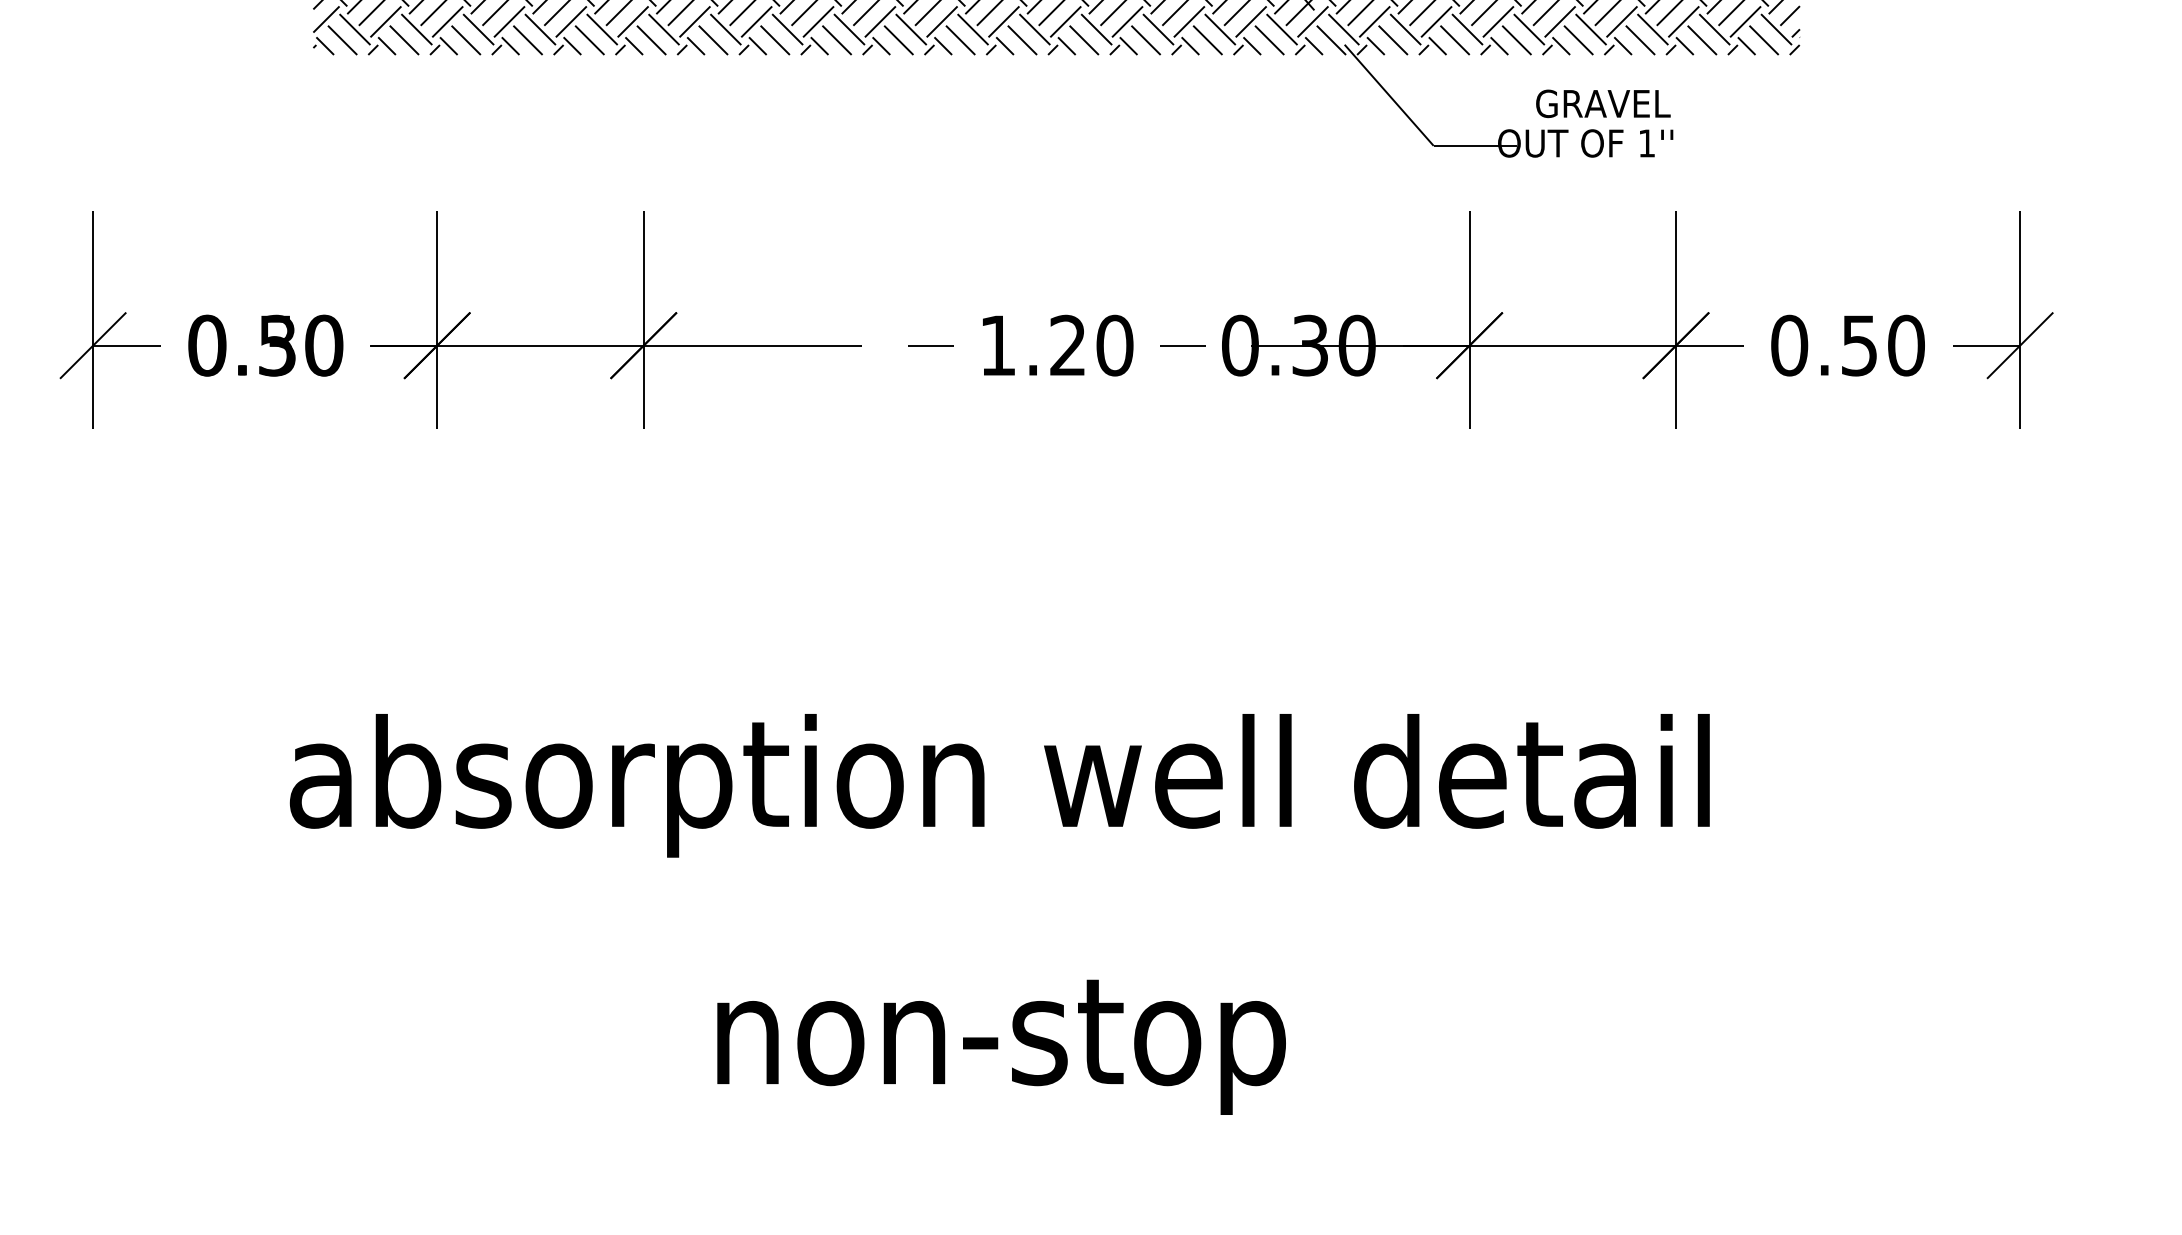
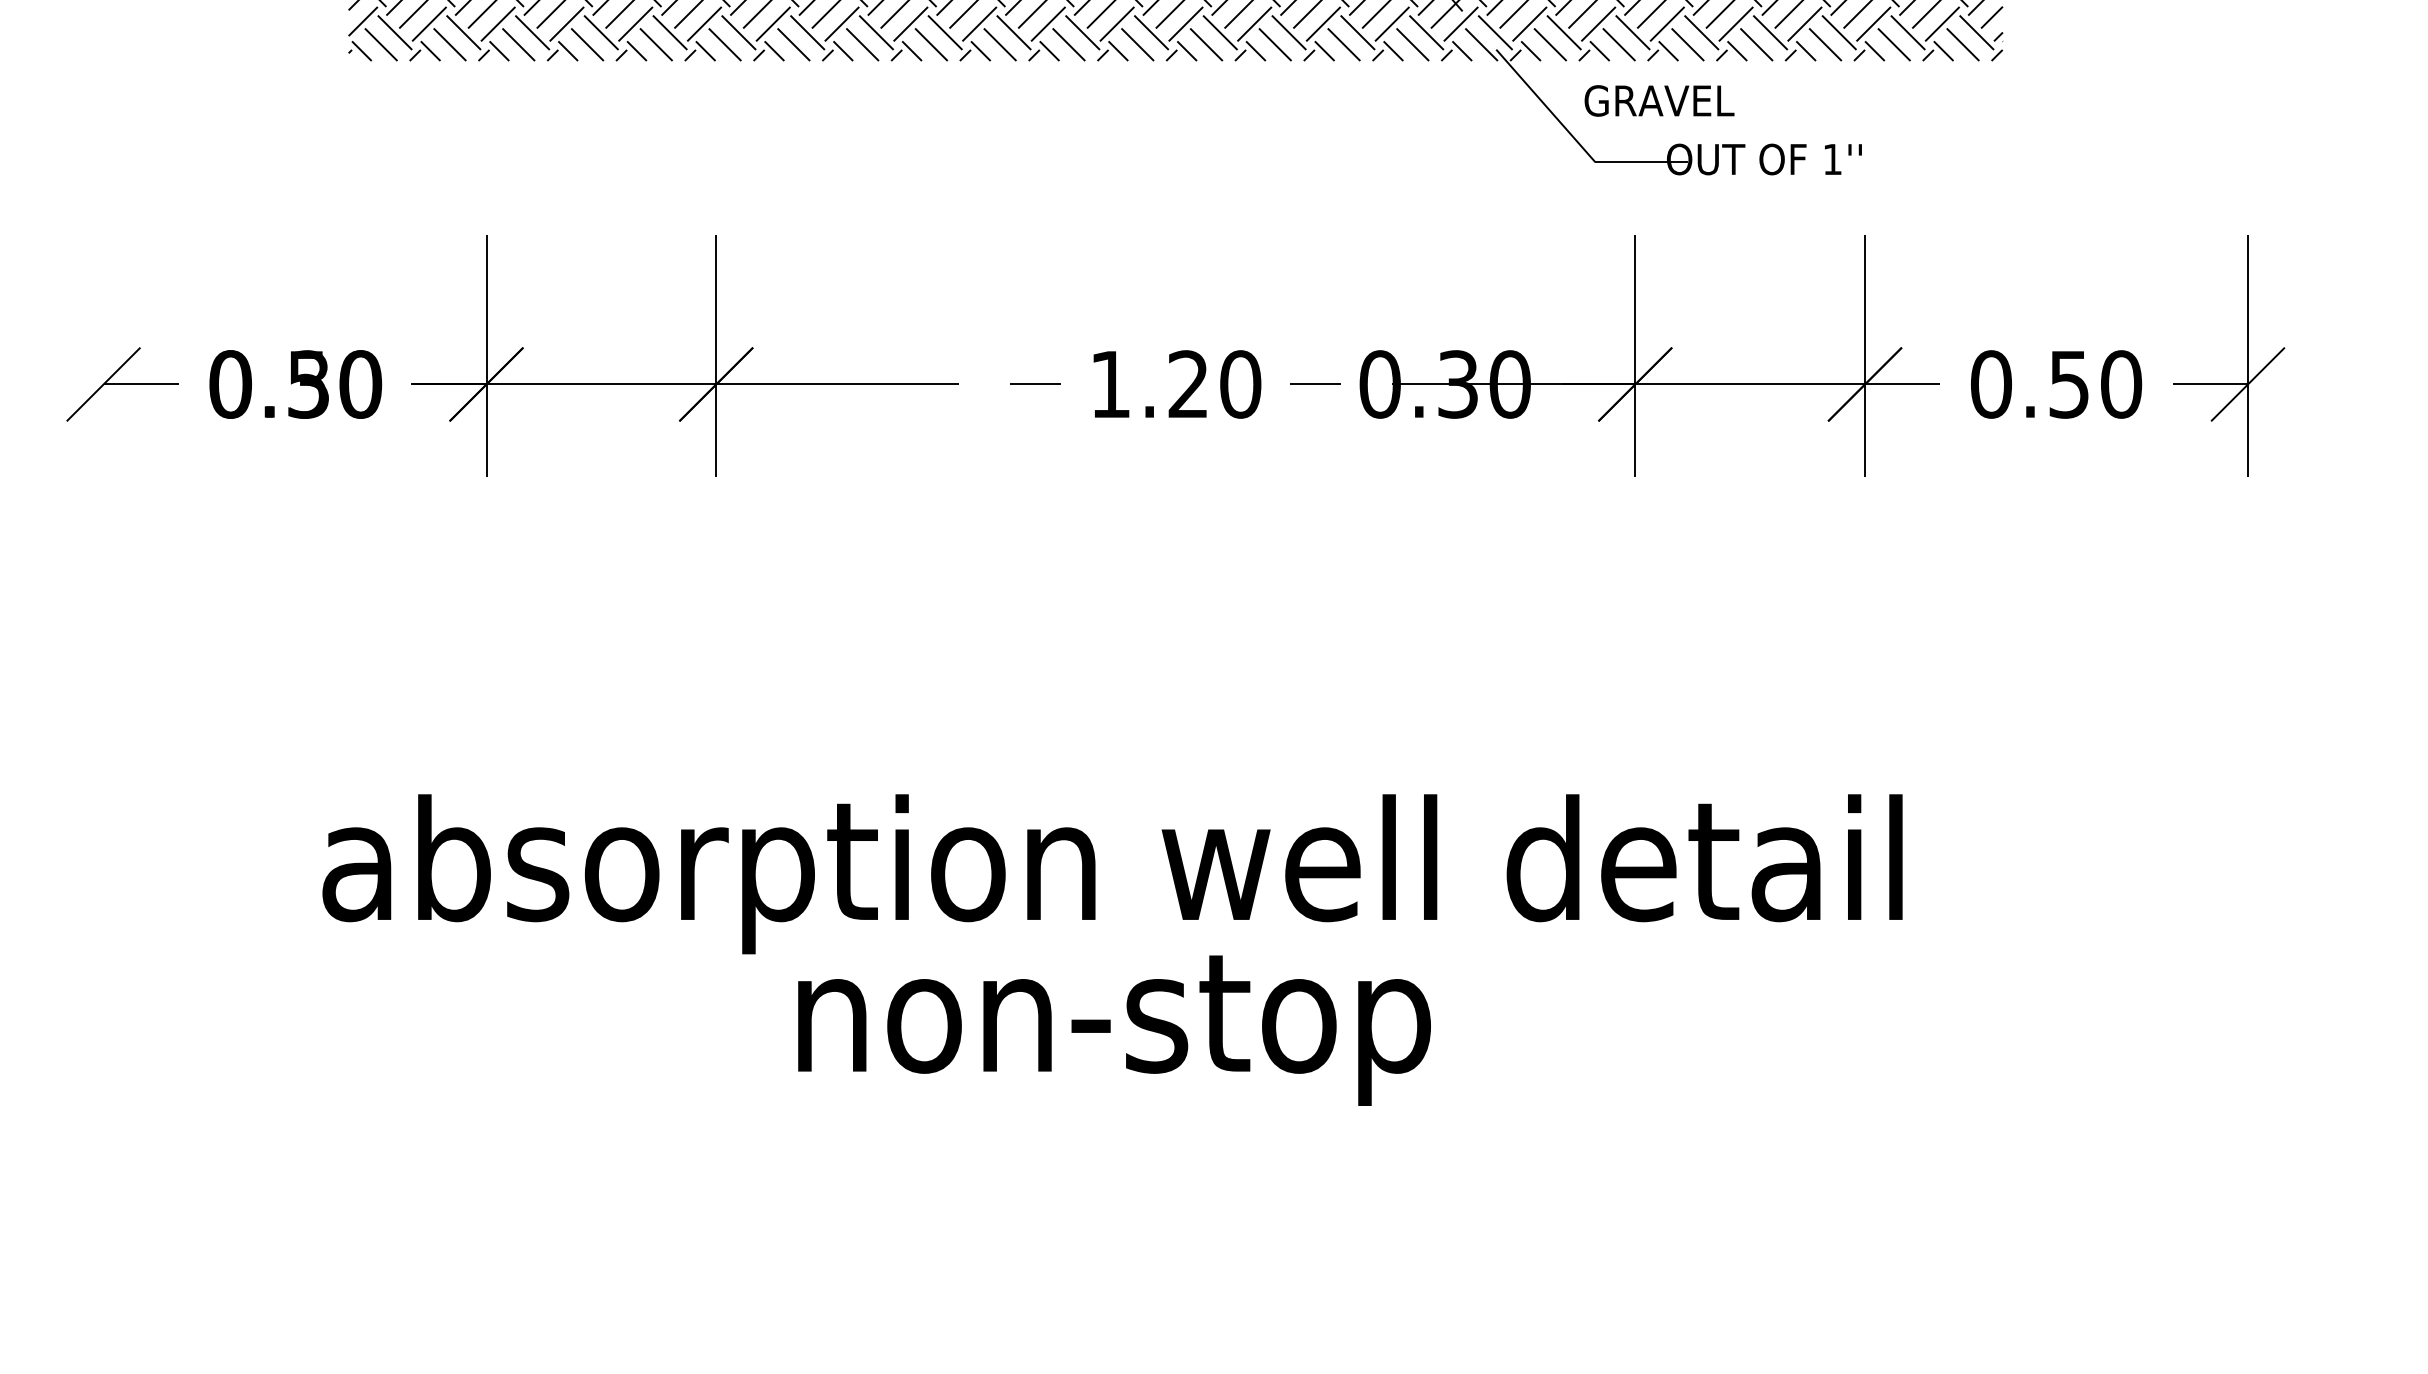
text: (1603, 103) -> (1659, 100), moved
line: (93, 326) -> (103, 363), removed
text: (1001, 1046) -> (1114, 1029), moved

